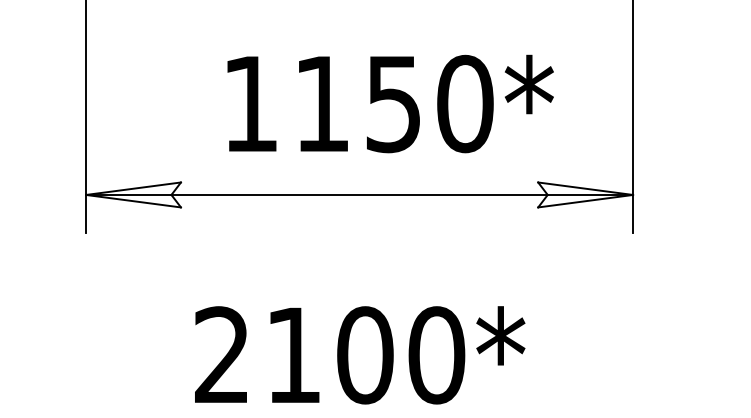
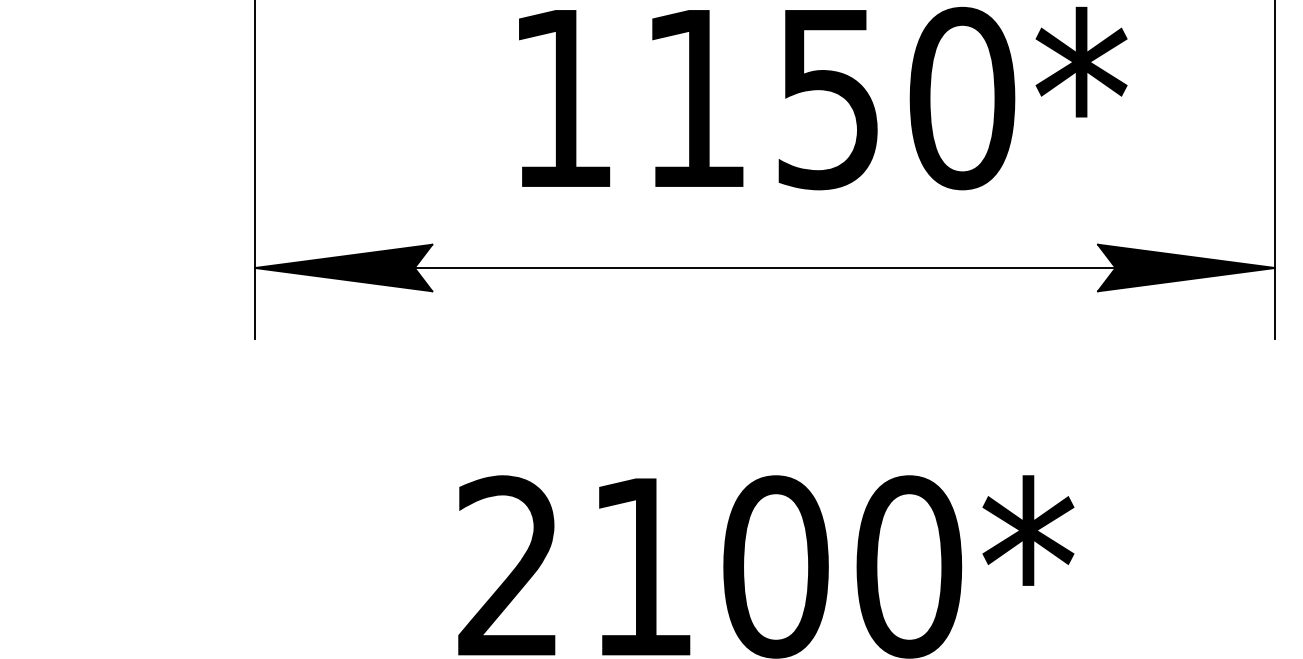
fill: (133, 194) -> (343, 267), added
fill: (585, 194) -> (1186, 267), added

